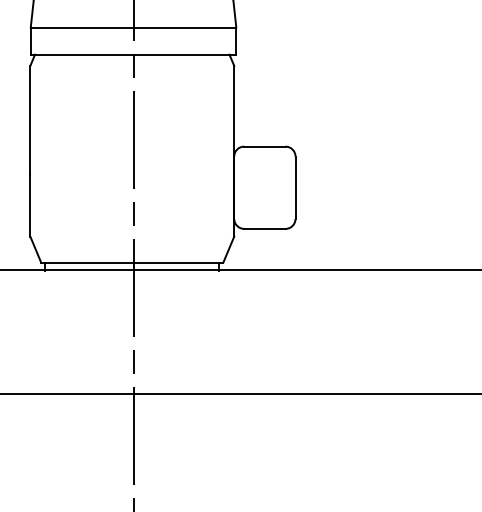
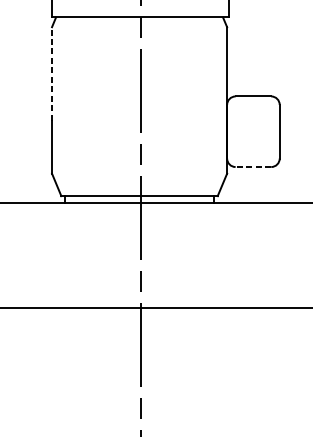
line: (30, 119) -> (52, 73), solid -> dashed
line: (264, 228) -> (253, 166), solid -> dashed

